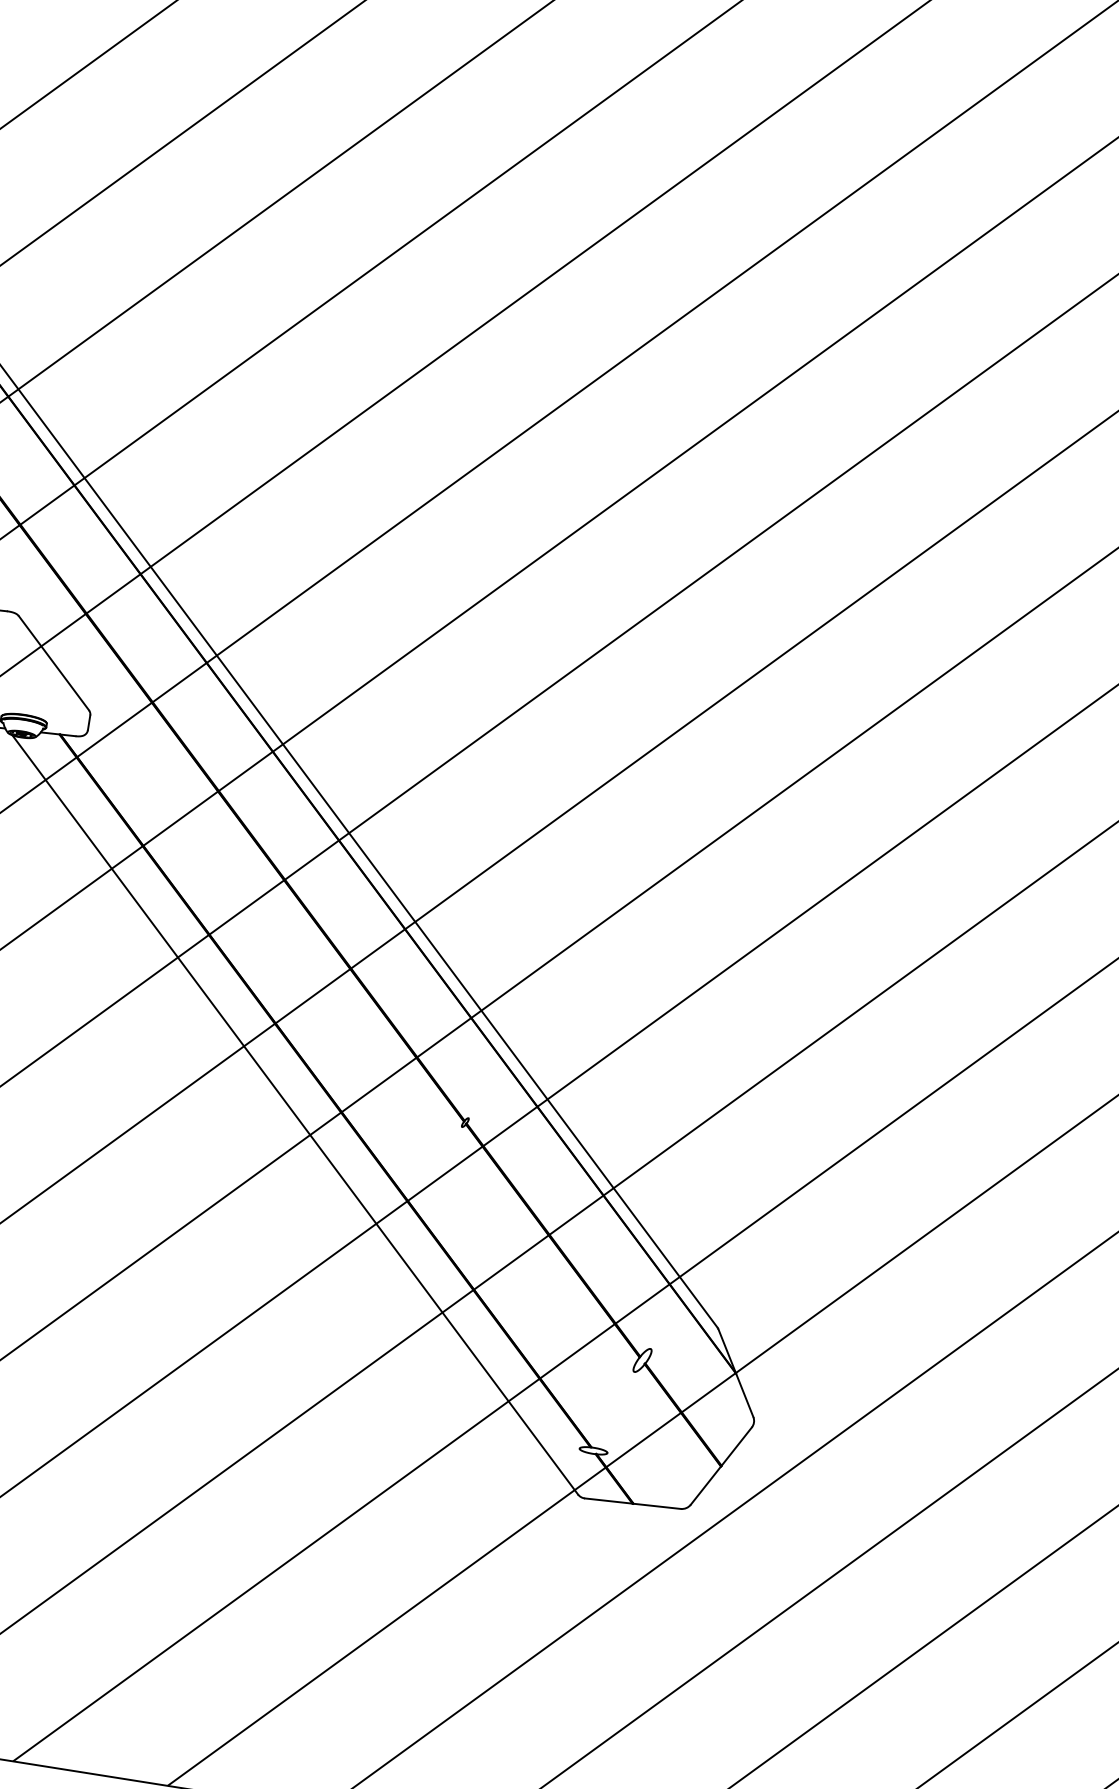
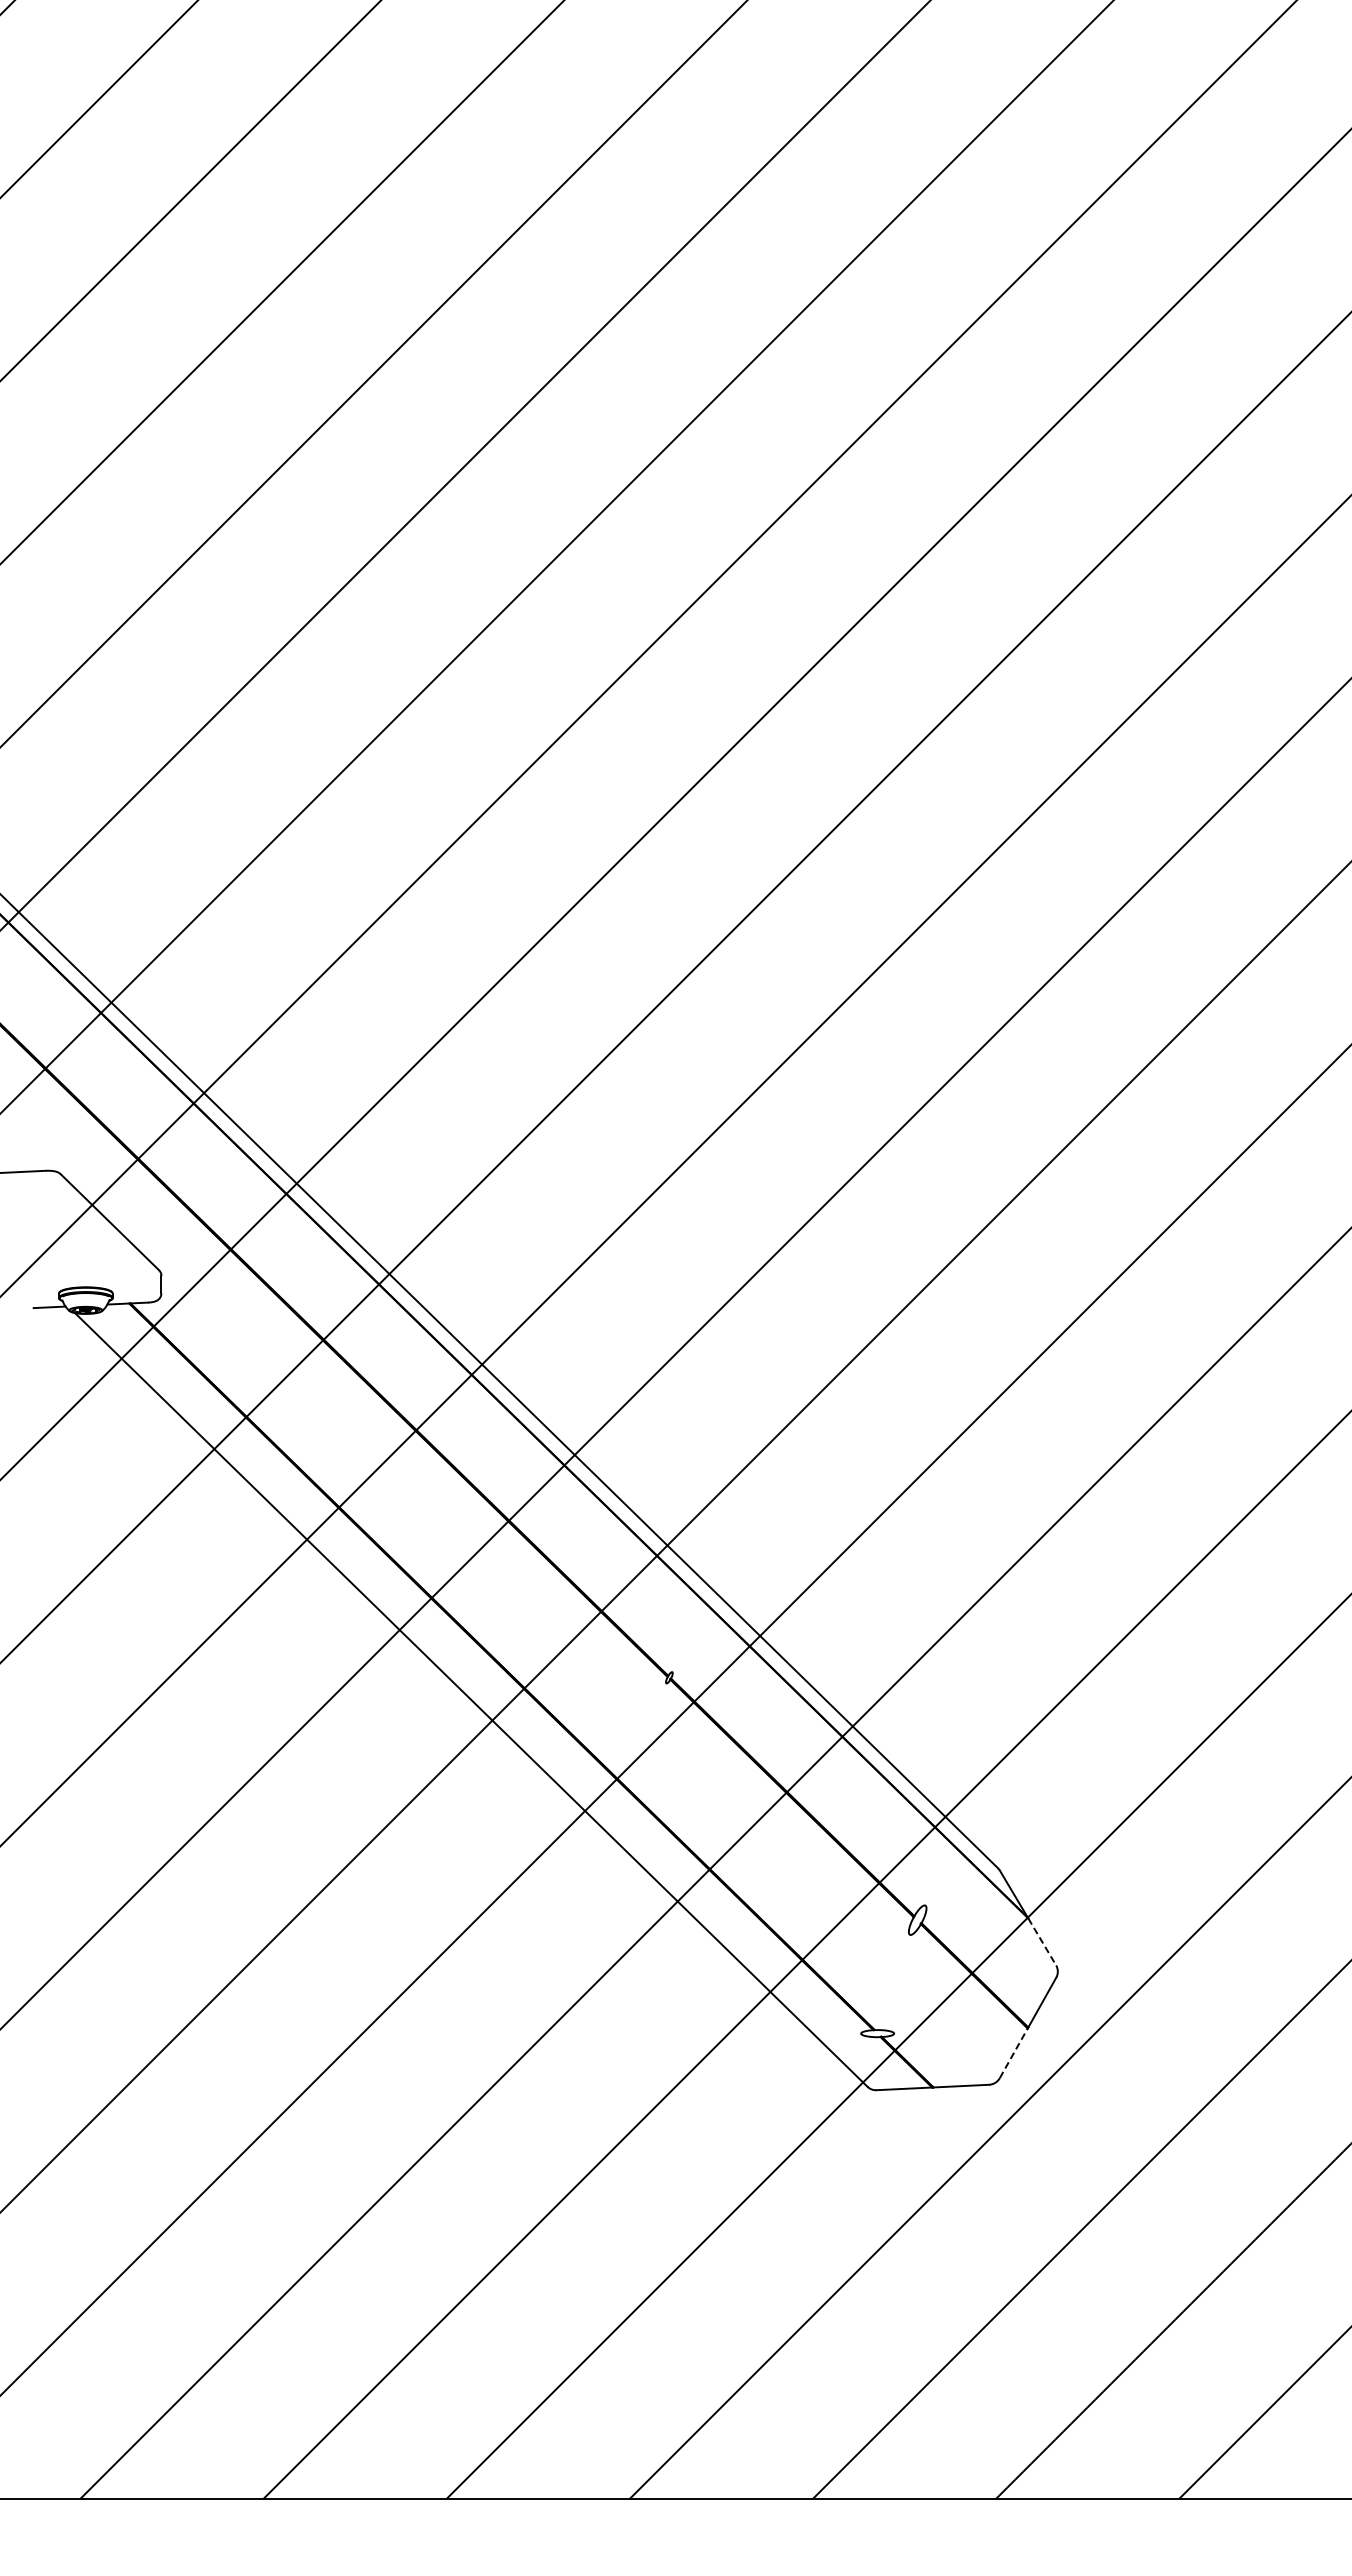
line: (744, 1395) -> (1042, 1942), solid -> dashed
line: (706, 1485) -> (1014, 2052), solid -> dashed

